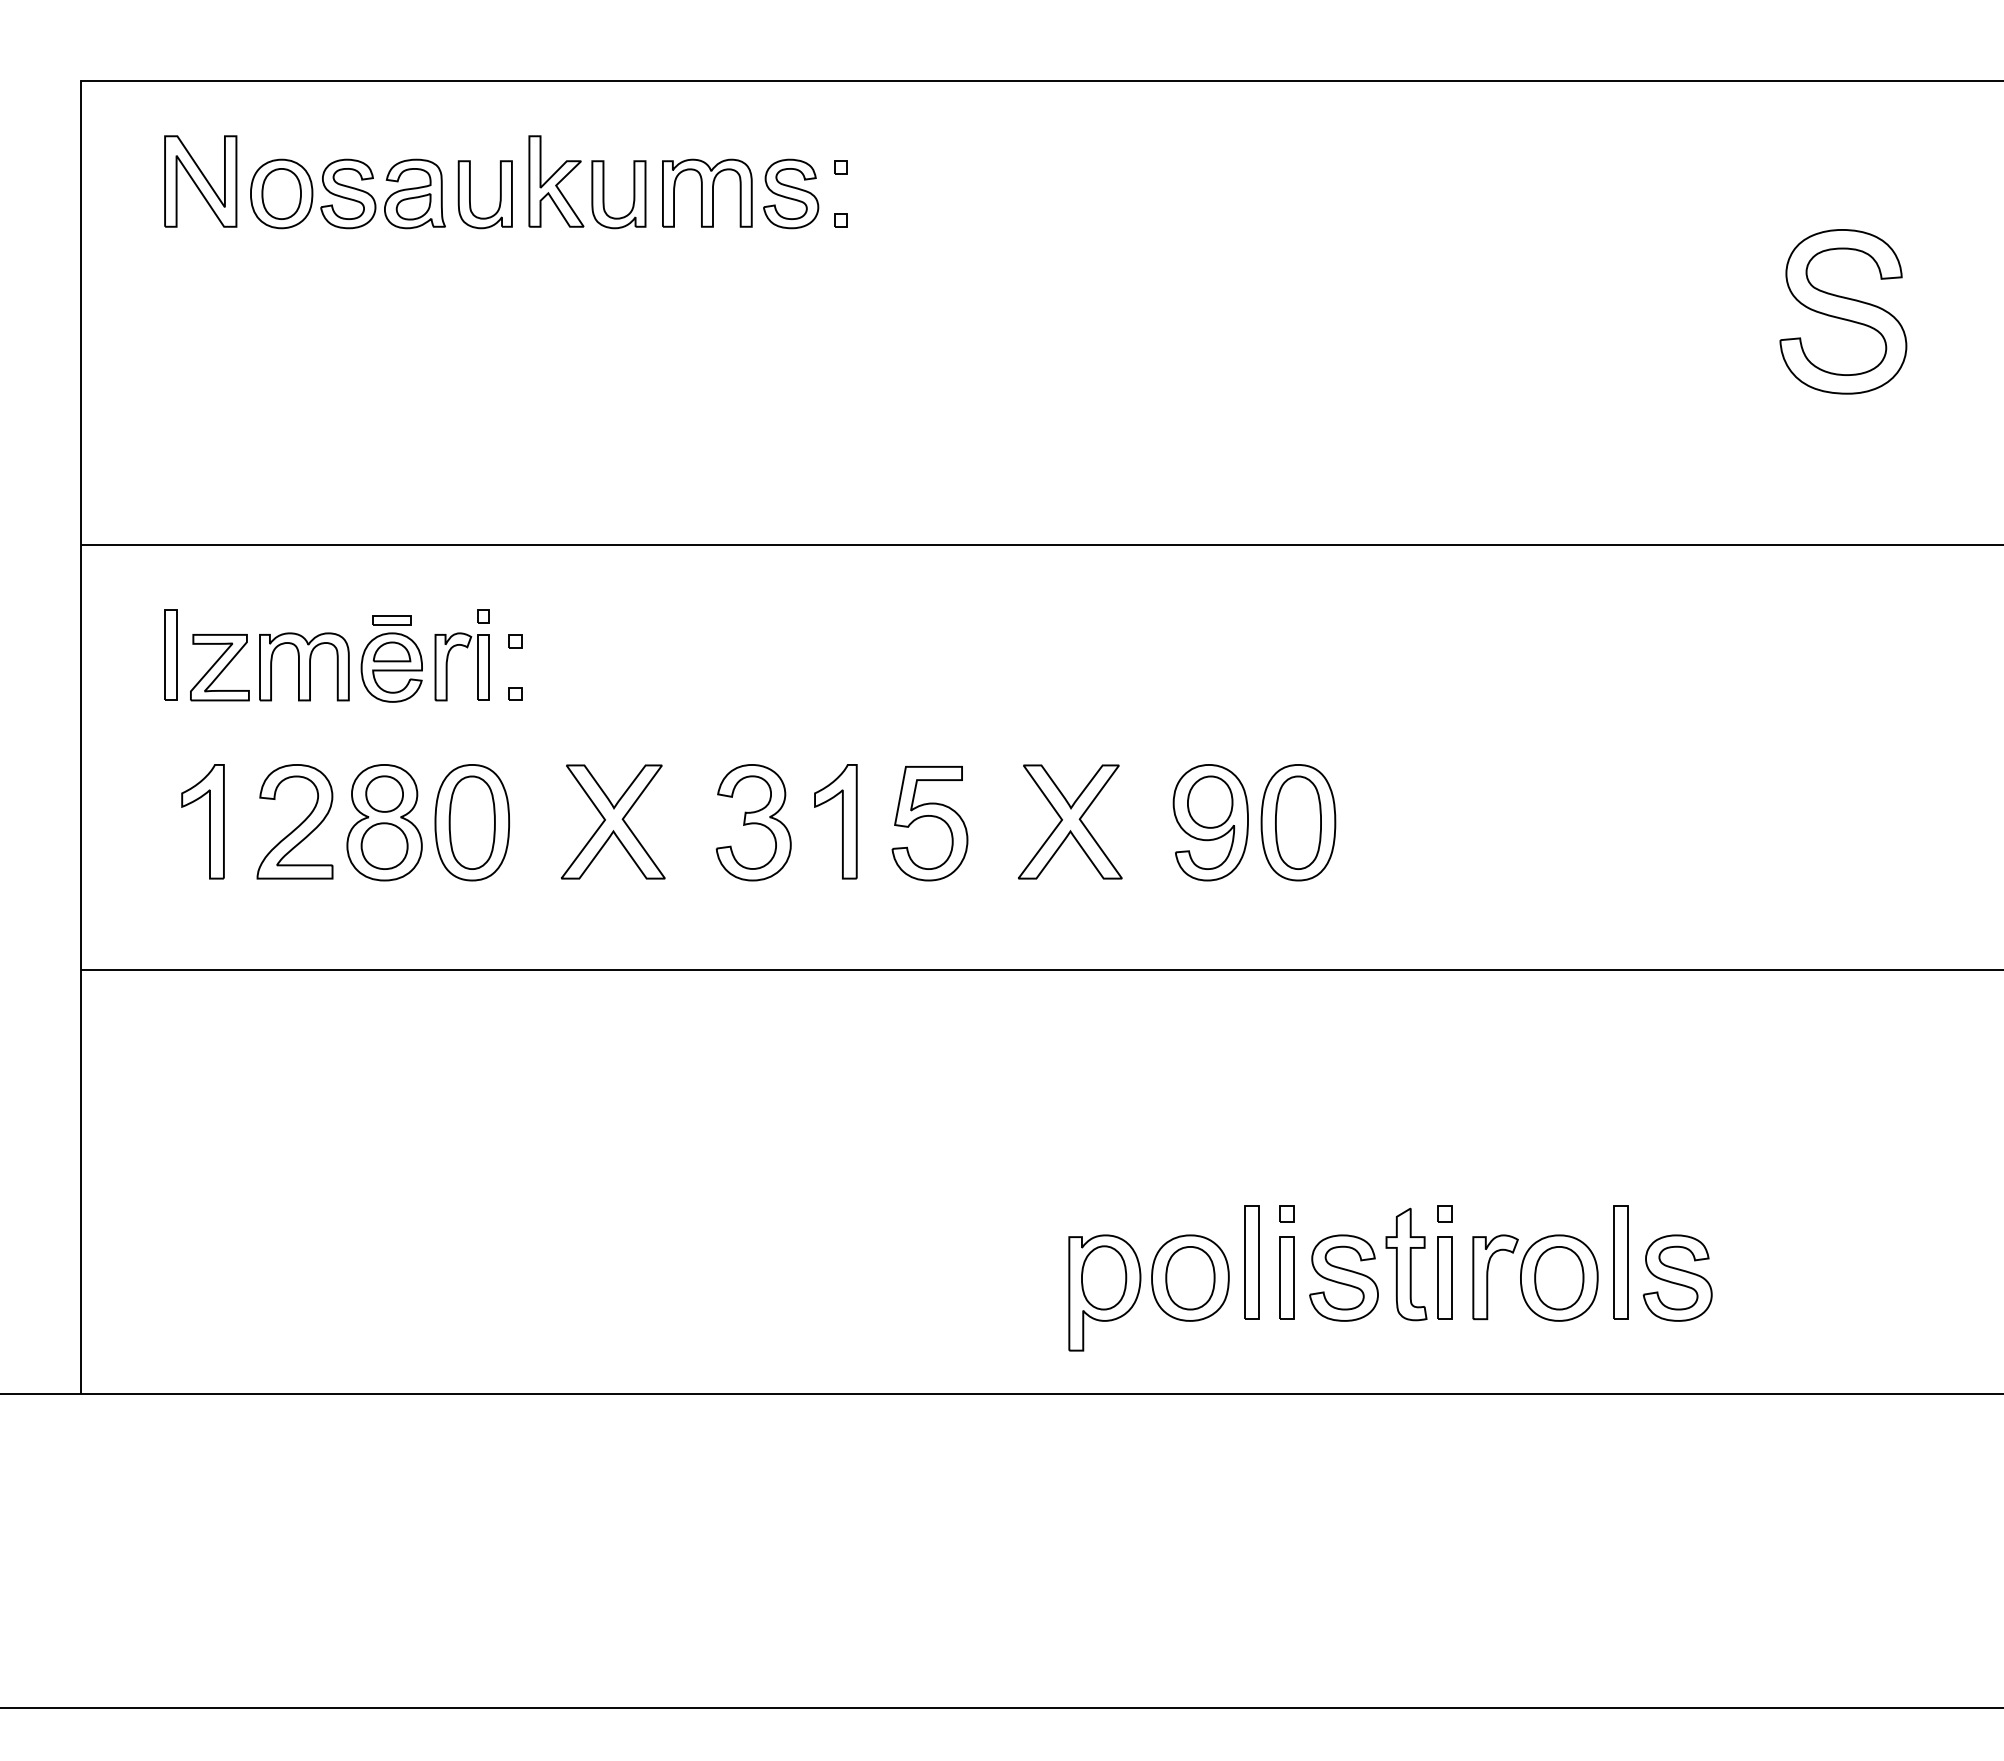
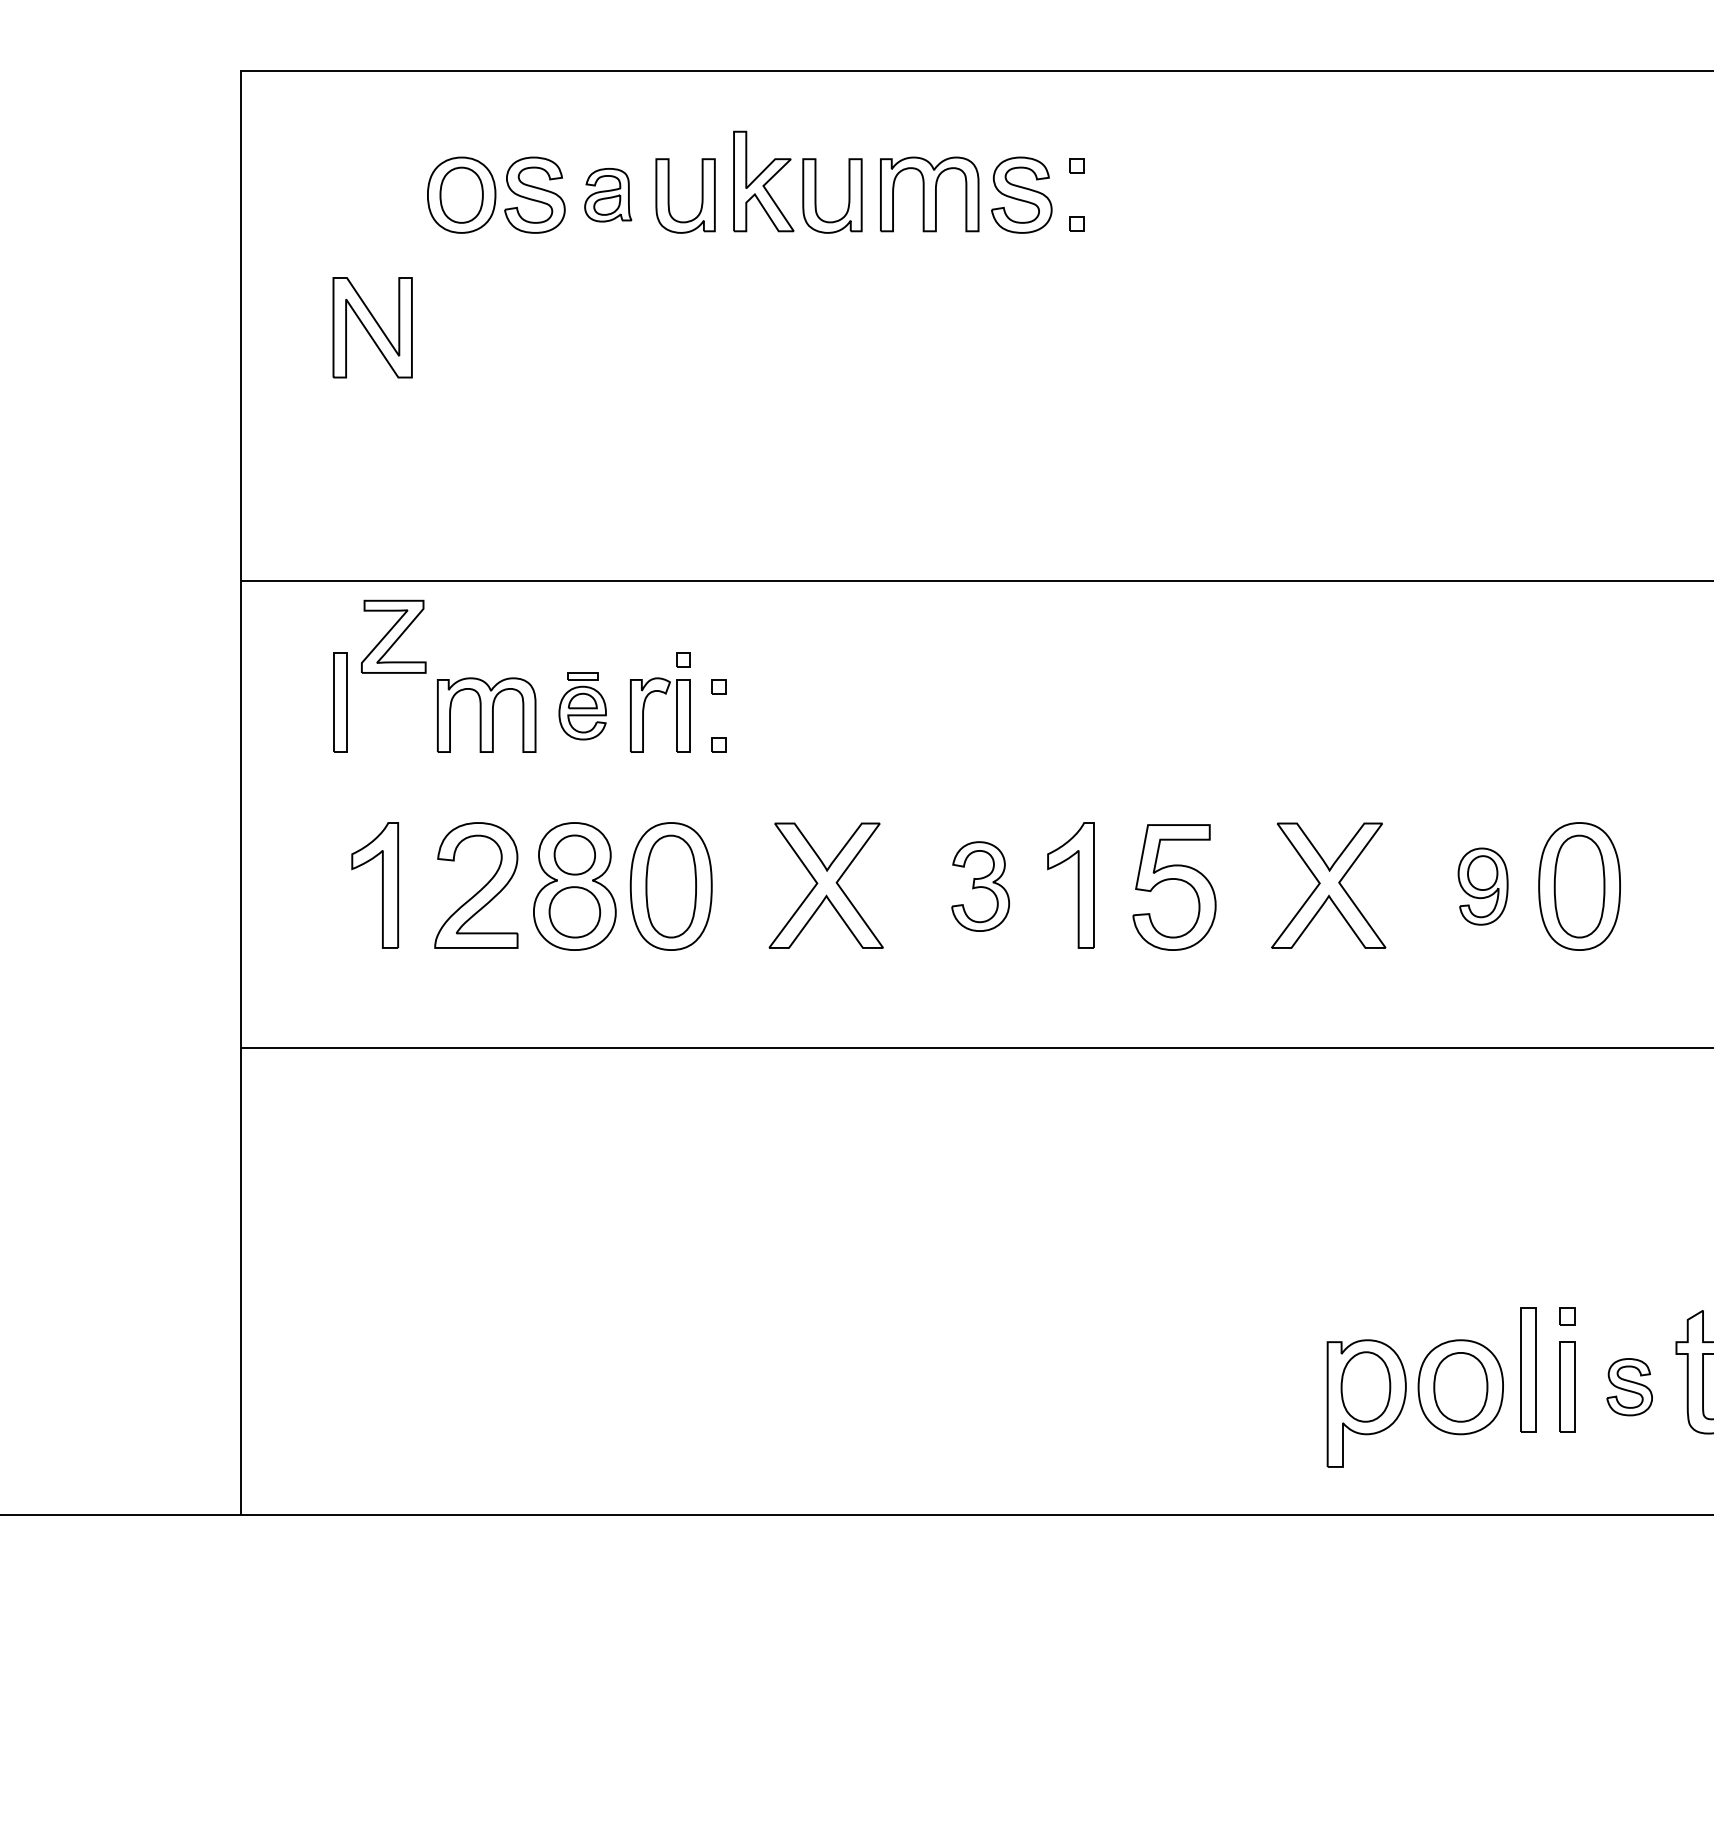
part: (200, 181) -> (372, 327), moved
part: (414, 193) -> (607, 194), size x0.7
part: (391, 658) -> (582, 705), size x0.7
part: (219, 667) -> (393, 636), moved
part: (753, 822) -> (980, 886), size x0.7
part: (1210, 822) -> (1482, 886), size x0.6
part: (1343, 1277) -> (1629, 1386), size x0.6

